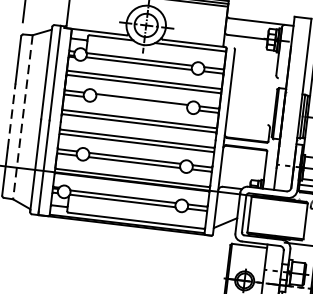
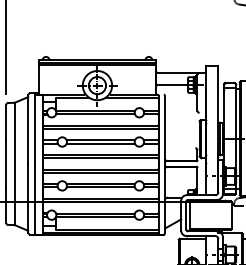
line: (141, 103) -> (100, 143), added
line: (11, 115) -> (6, 163), dashed -> solid
line: (22, 117) -> (14, 164), dashed -> solid

